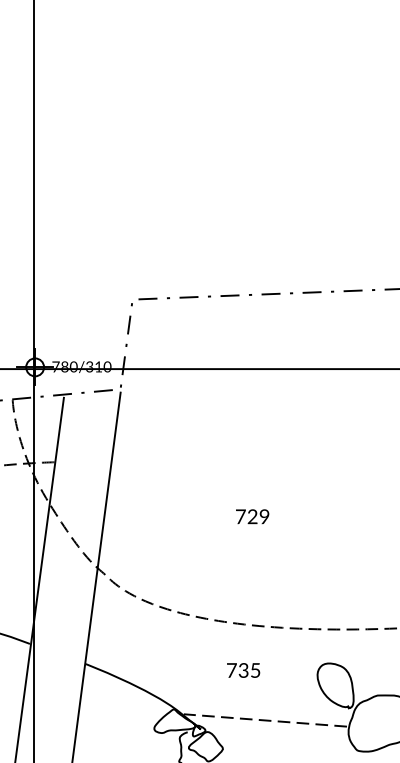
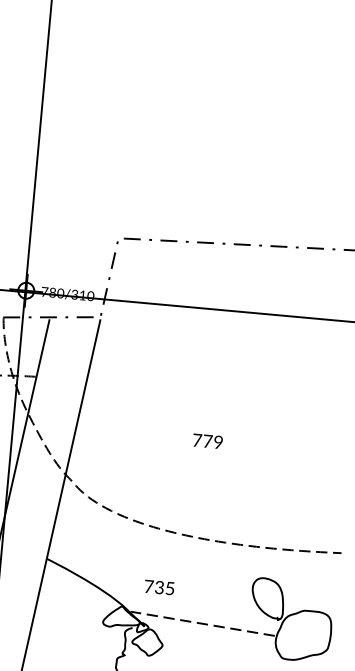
text: (252, 516) -> (207, 441), 729 -> 779
text: (243, 670) -> (159, 587), moved

